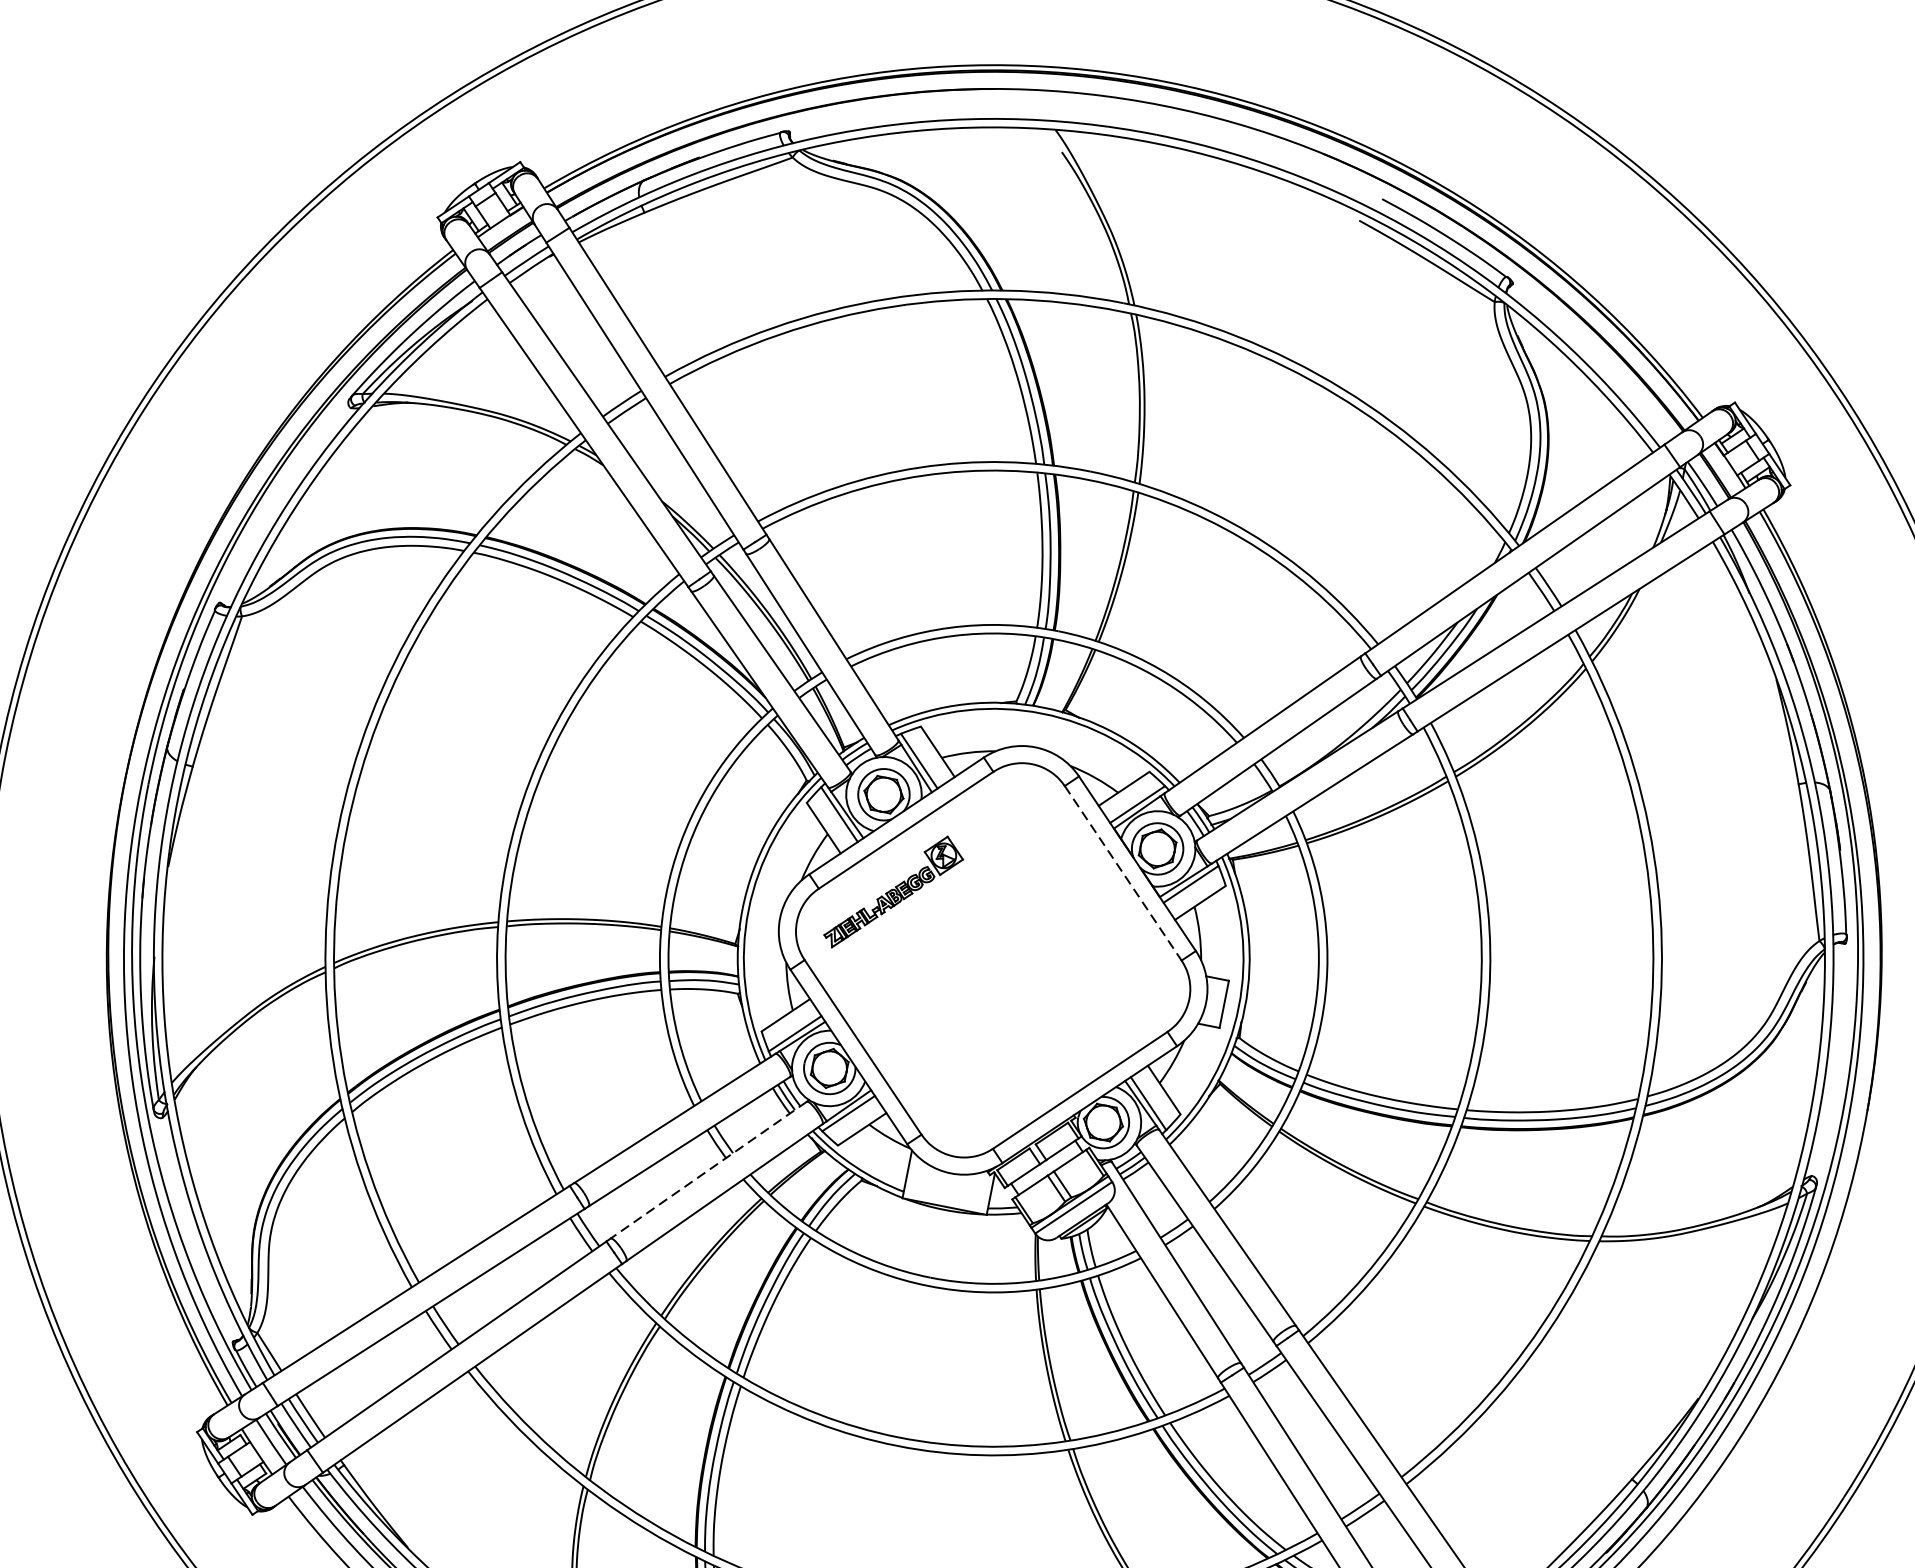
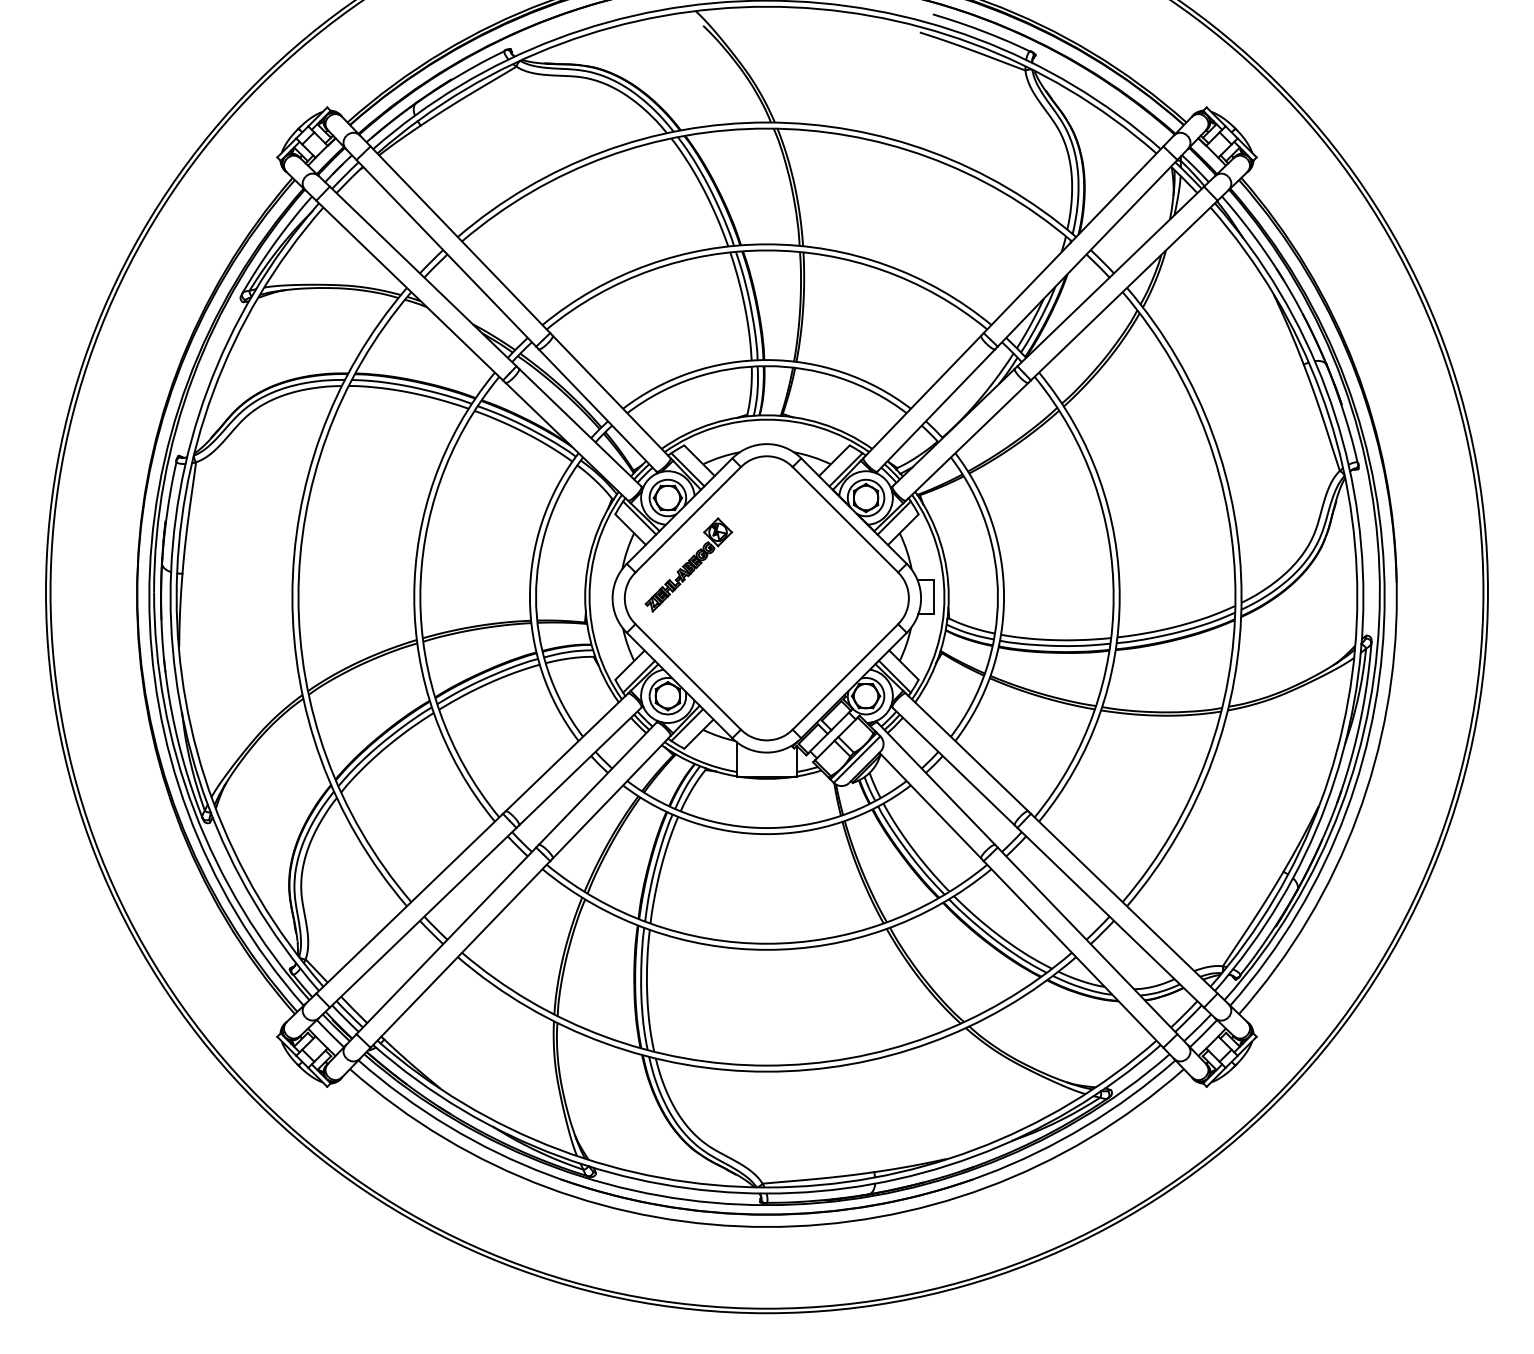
line: (1123, 872) -> (845, 519), dashed -> solid
line: (708, 1169) -> (597, 783), dashed -> solid

